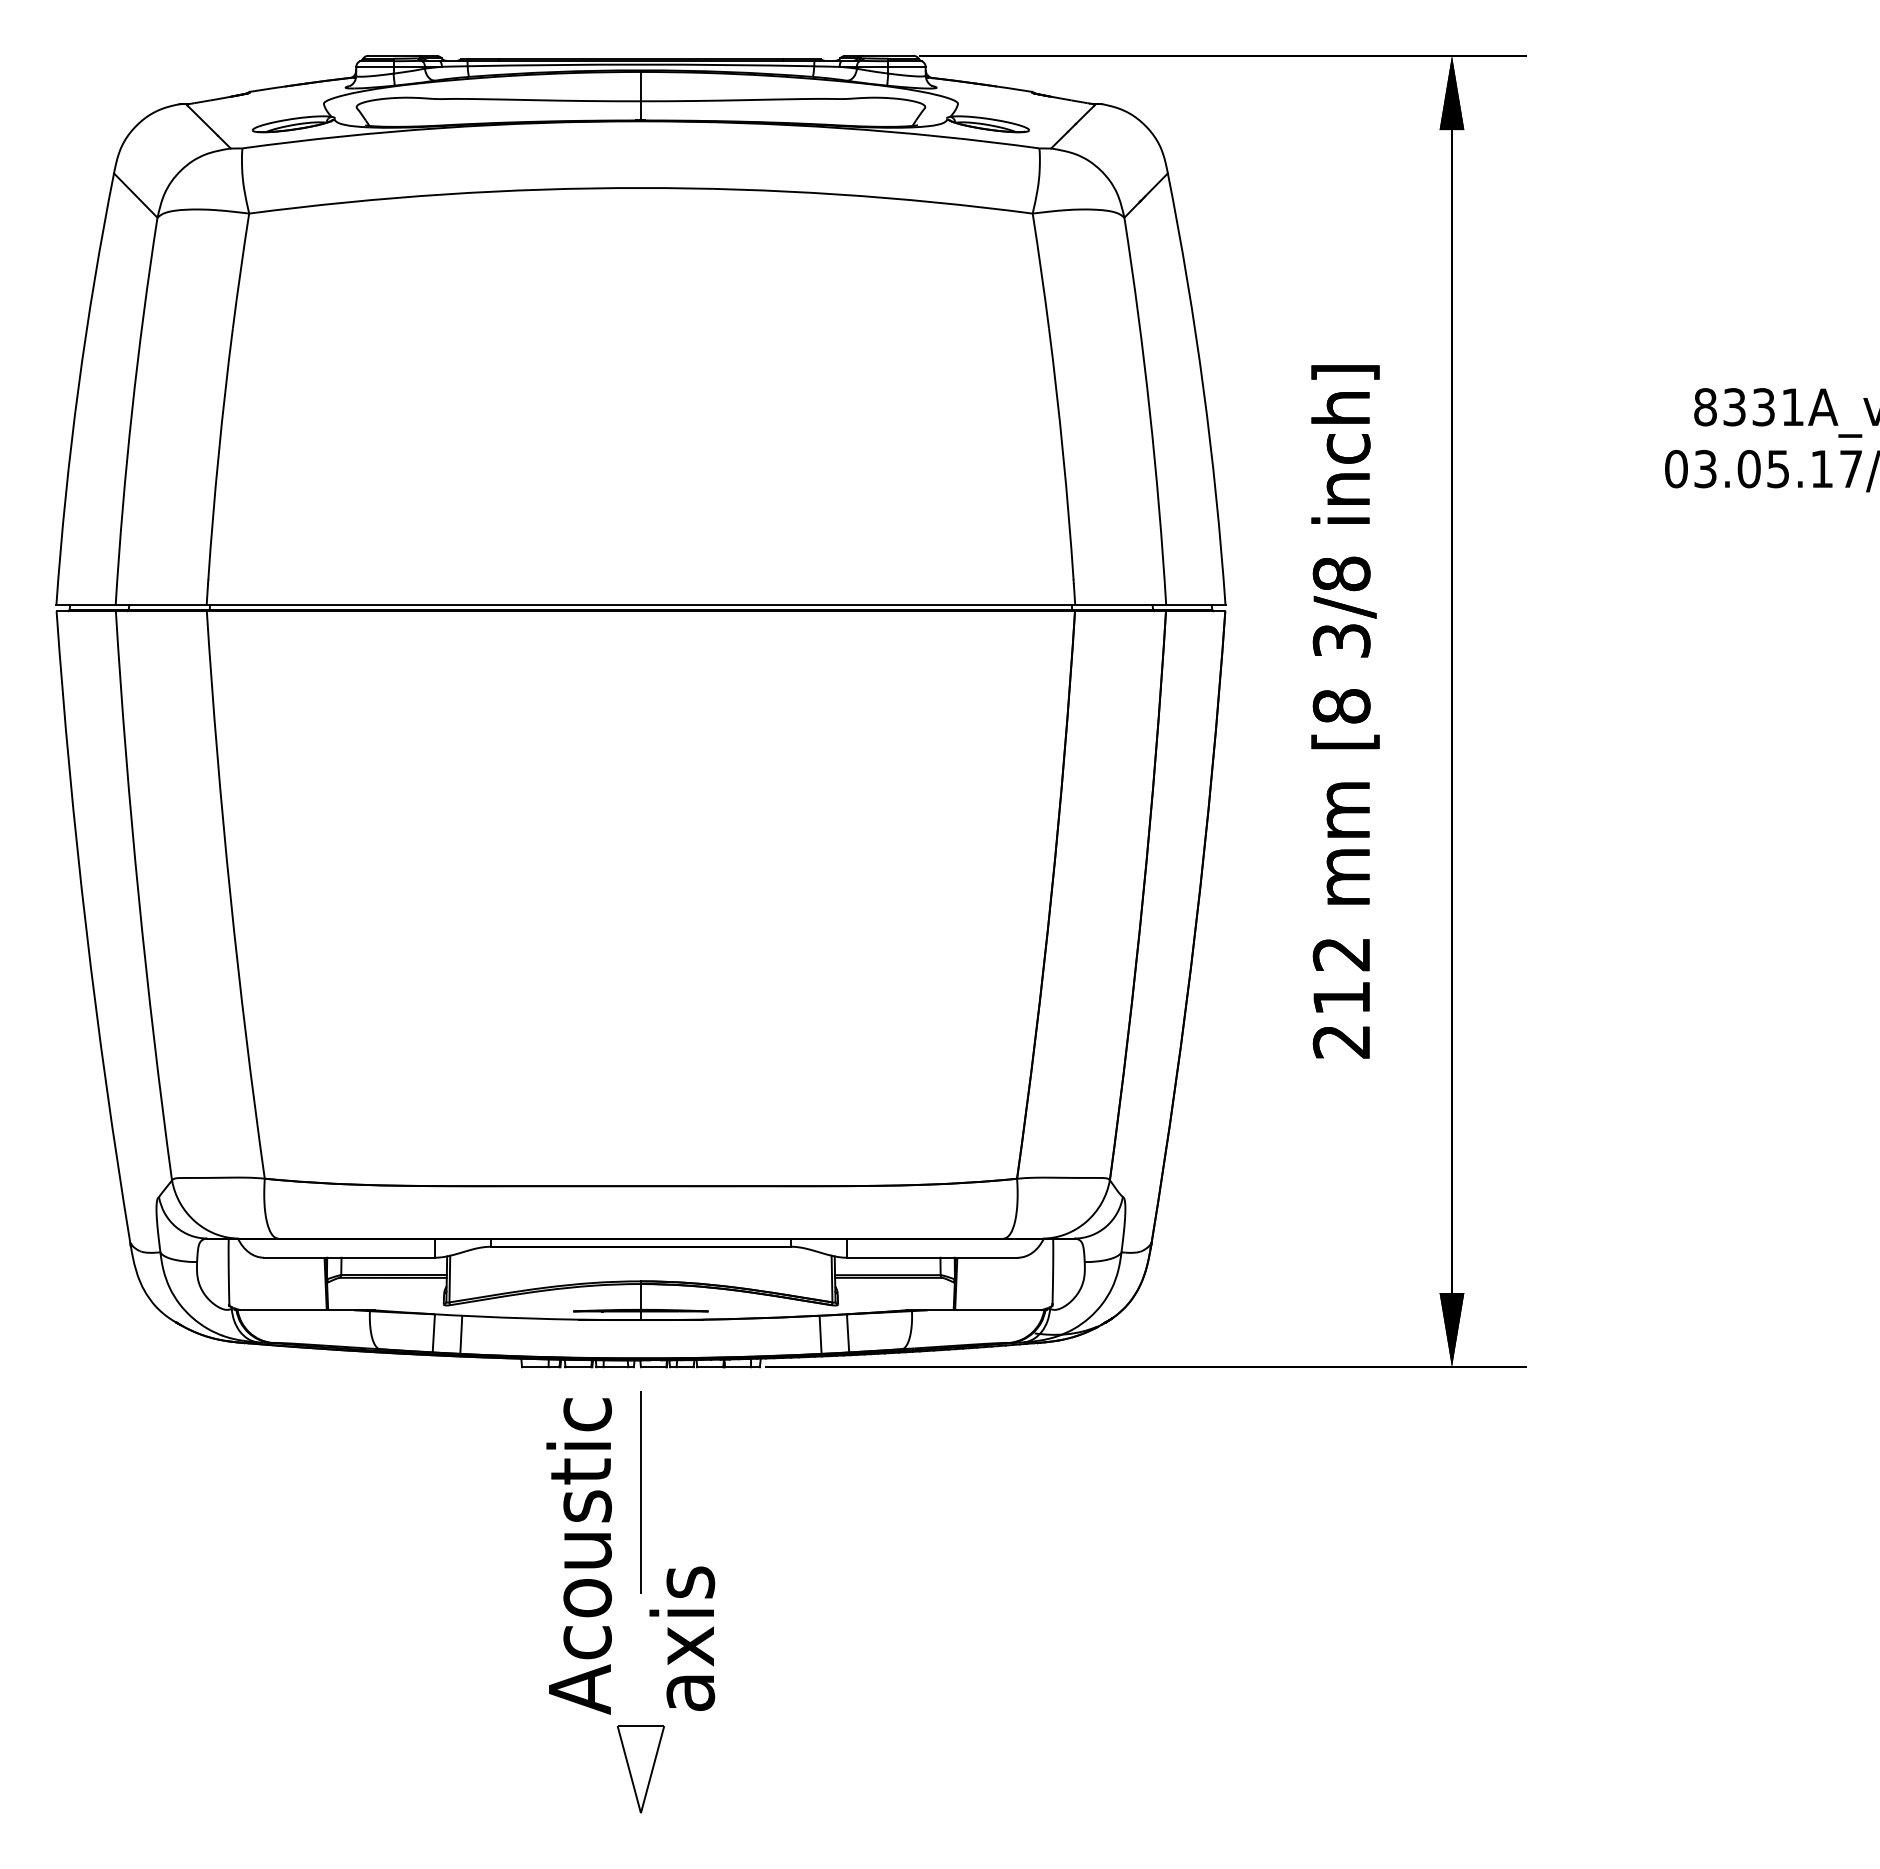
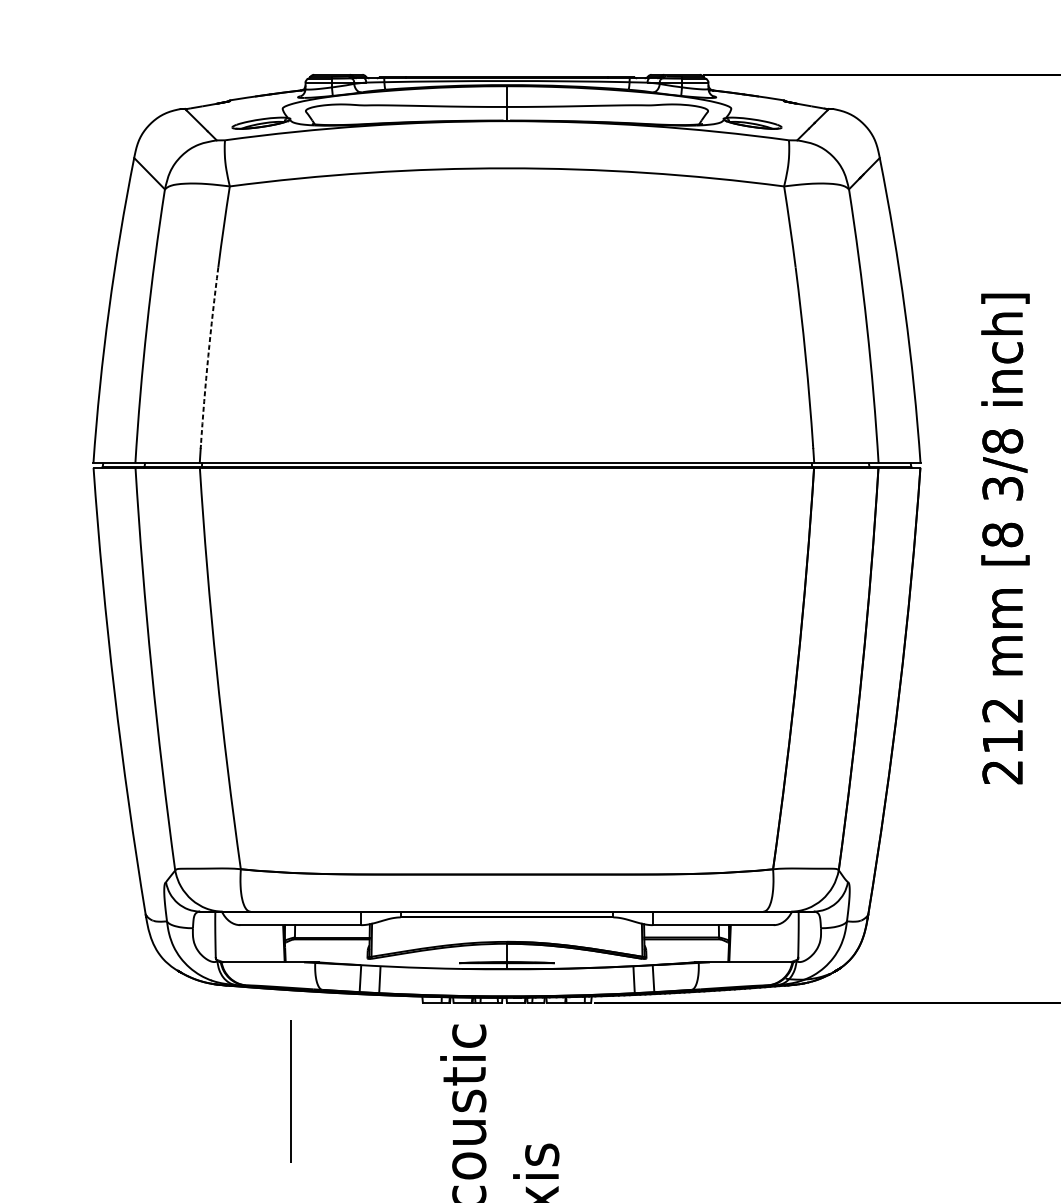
arc: (218, 454) -> (208, 356), solid -> dashed
line: (640, 1492) -> (290, 1091), moved

